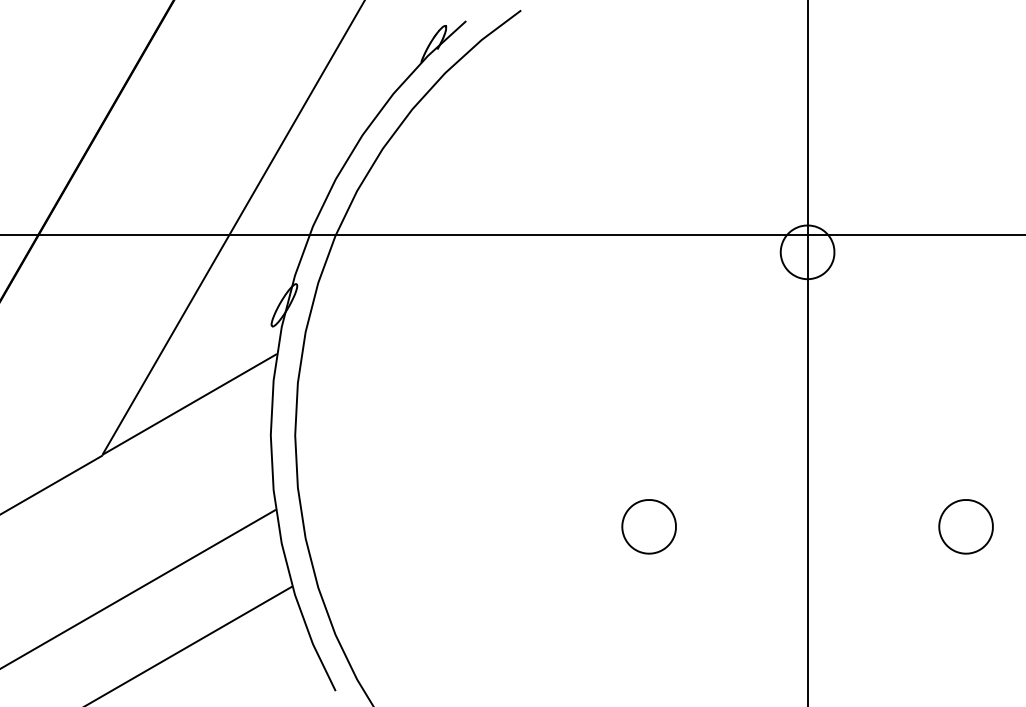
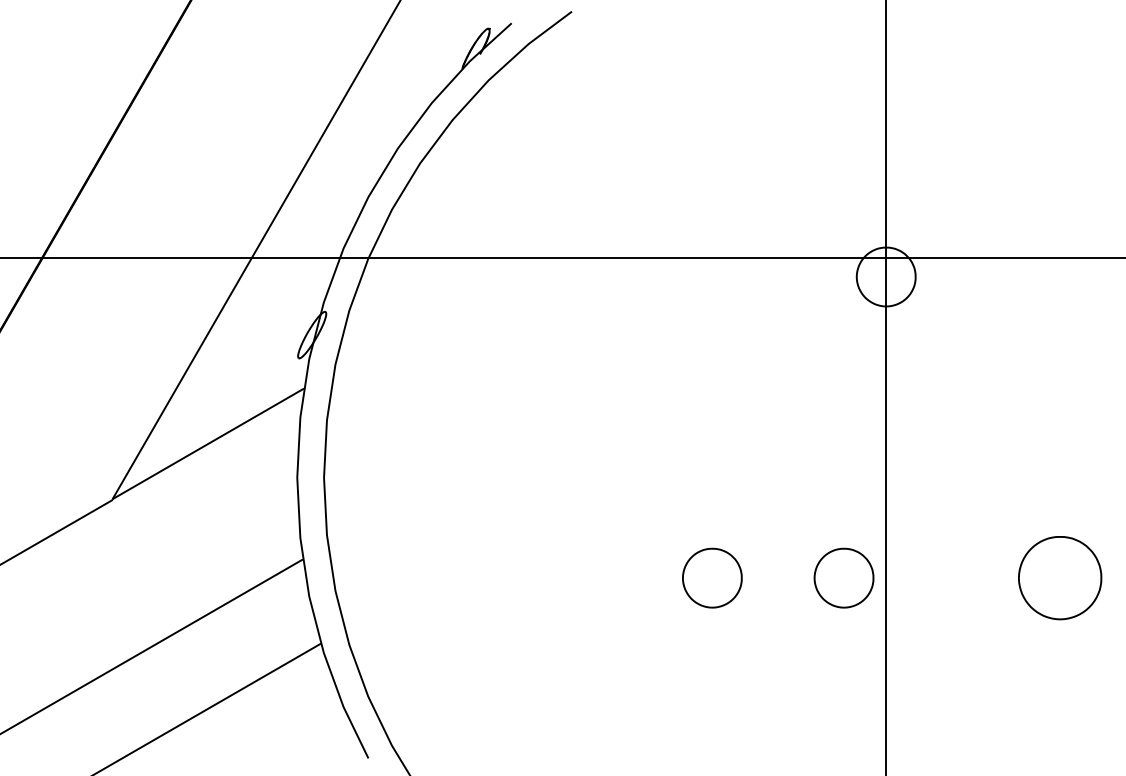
part: (768, 526) -> (843, 577), added
part: (965, 526) -> (1059, 577), size x1.4

